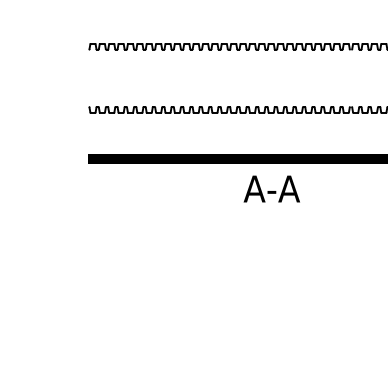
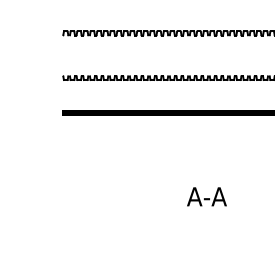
text: (271, 188) -> (206, 196), moved

